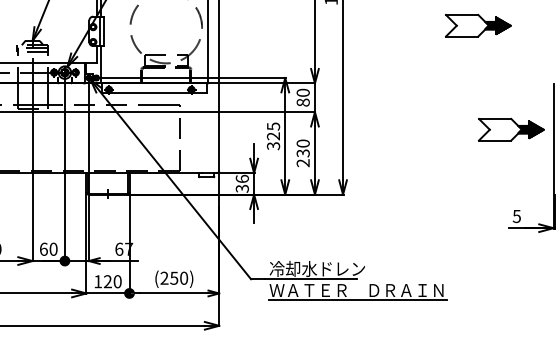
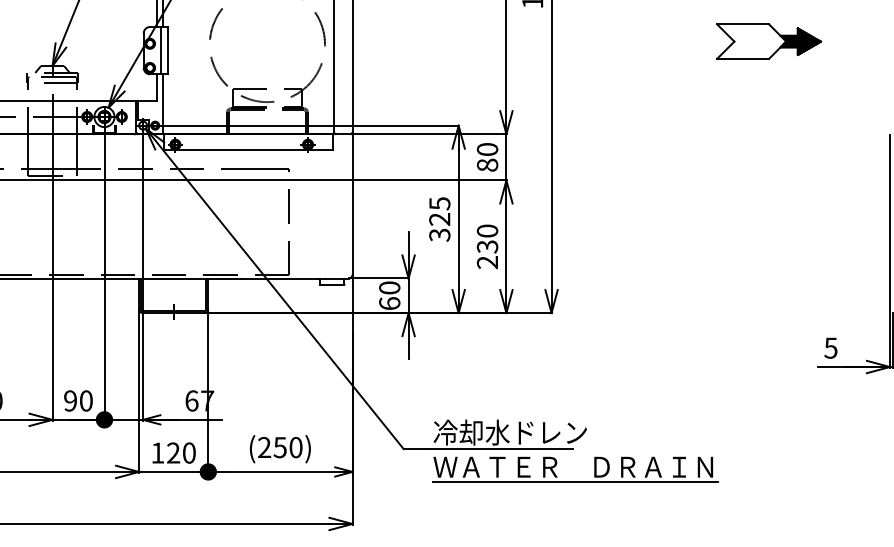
part: (511, 129) -> (822, 208), removed
text: (241, 183) -> (388, 295), 36 -> 60
text: (43, 248) -> (70, 399), 60 -> 90

